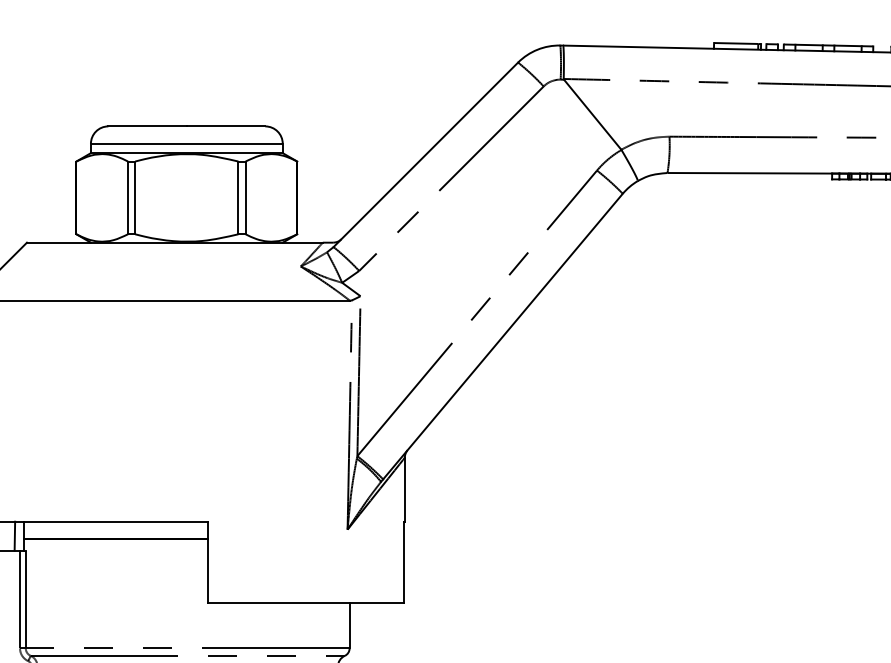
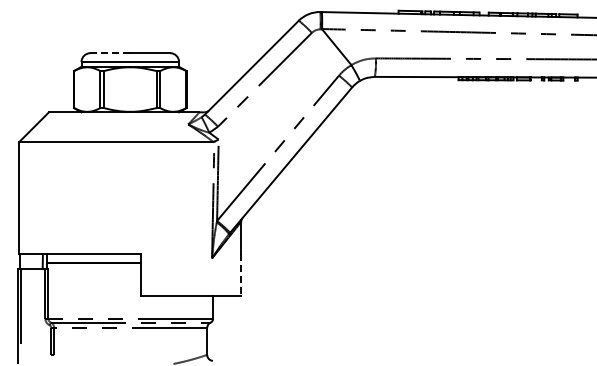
line: (147, 127) -> (110, 53), solid -> dashed
line: (403, 563) -> (240, 275), solid -> dashed

